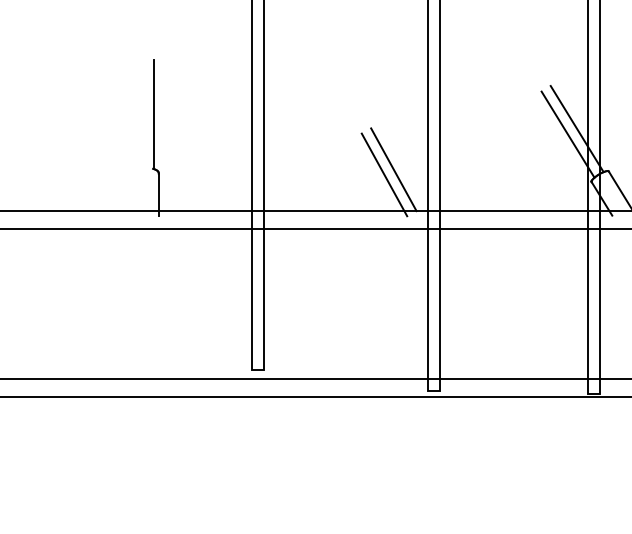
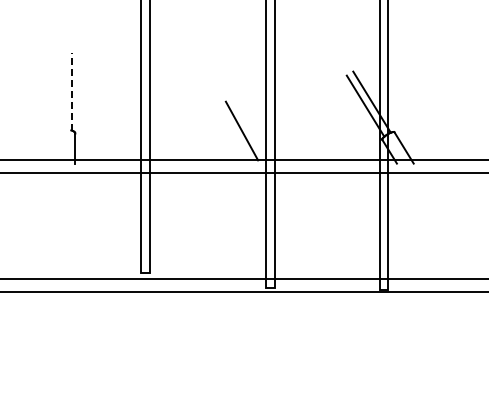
line: (153, 113) -> (71, 91), solid -> dashed
line: (384, 174) -> (235, 134), removed

